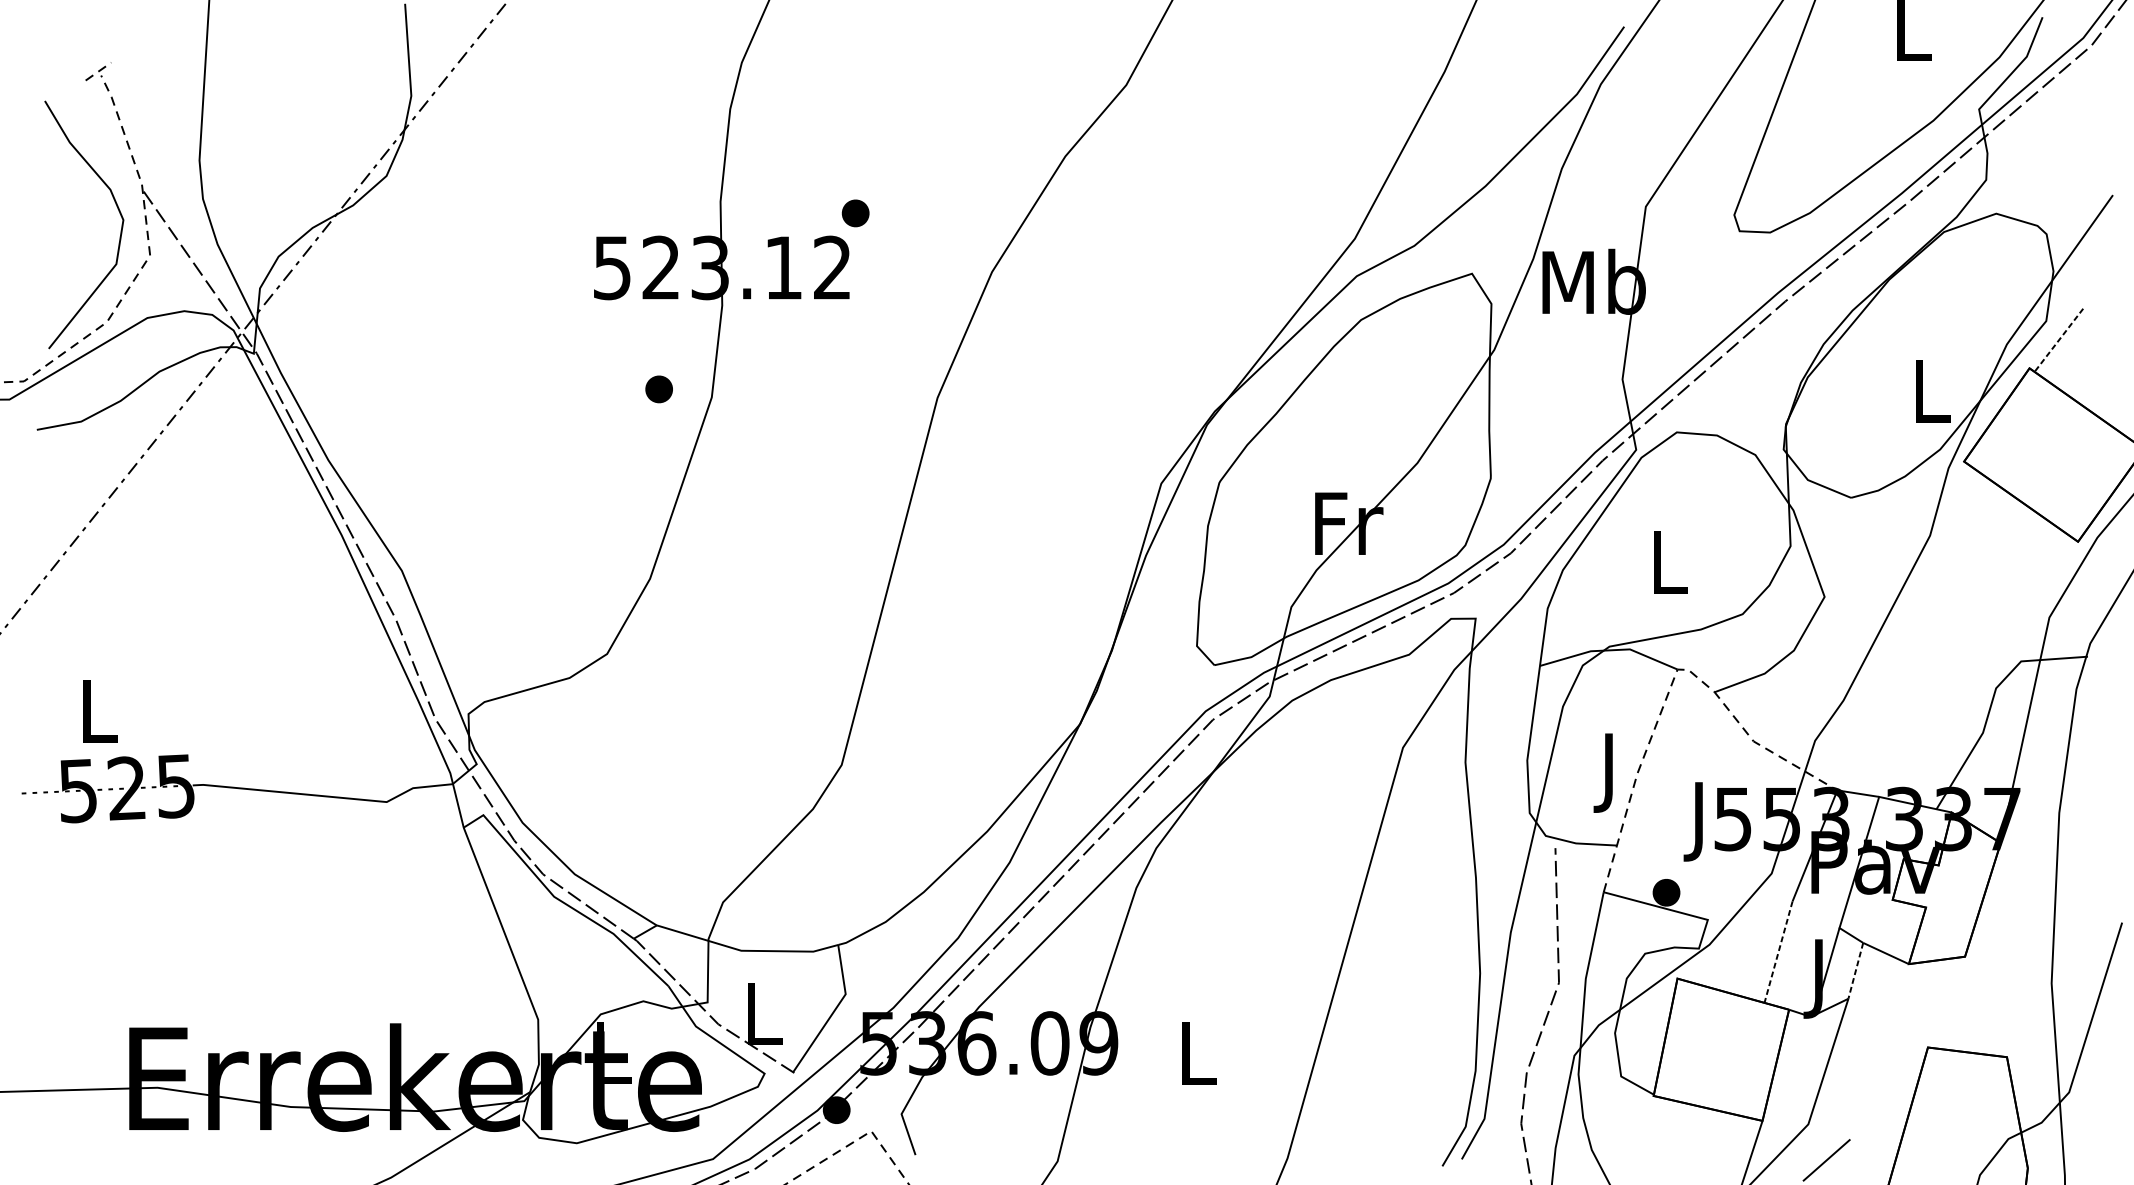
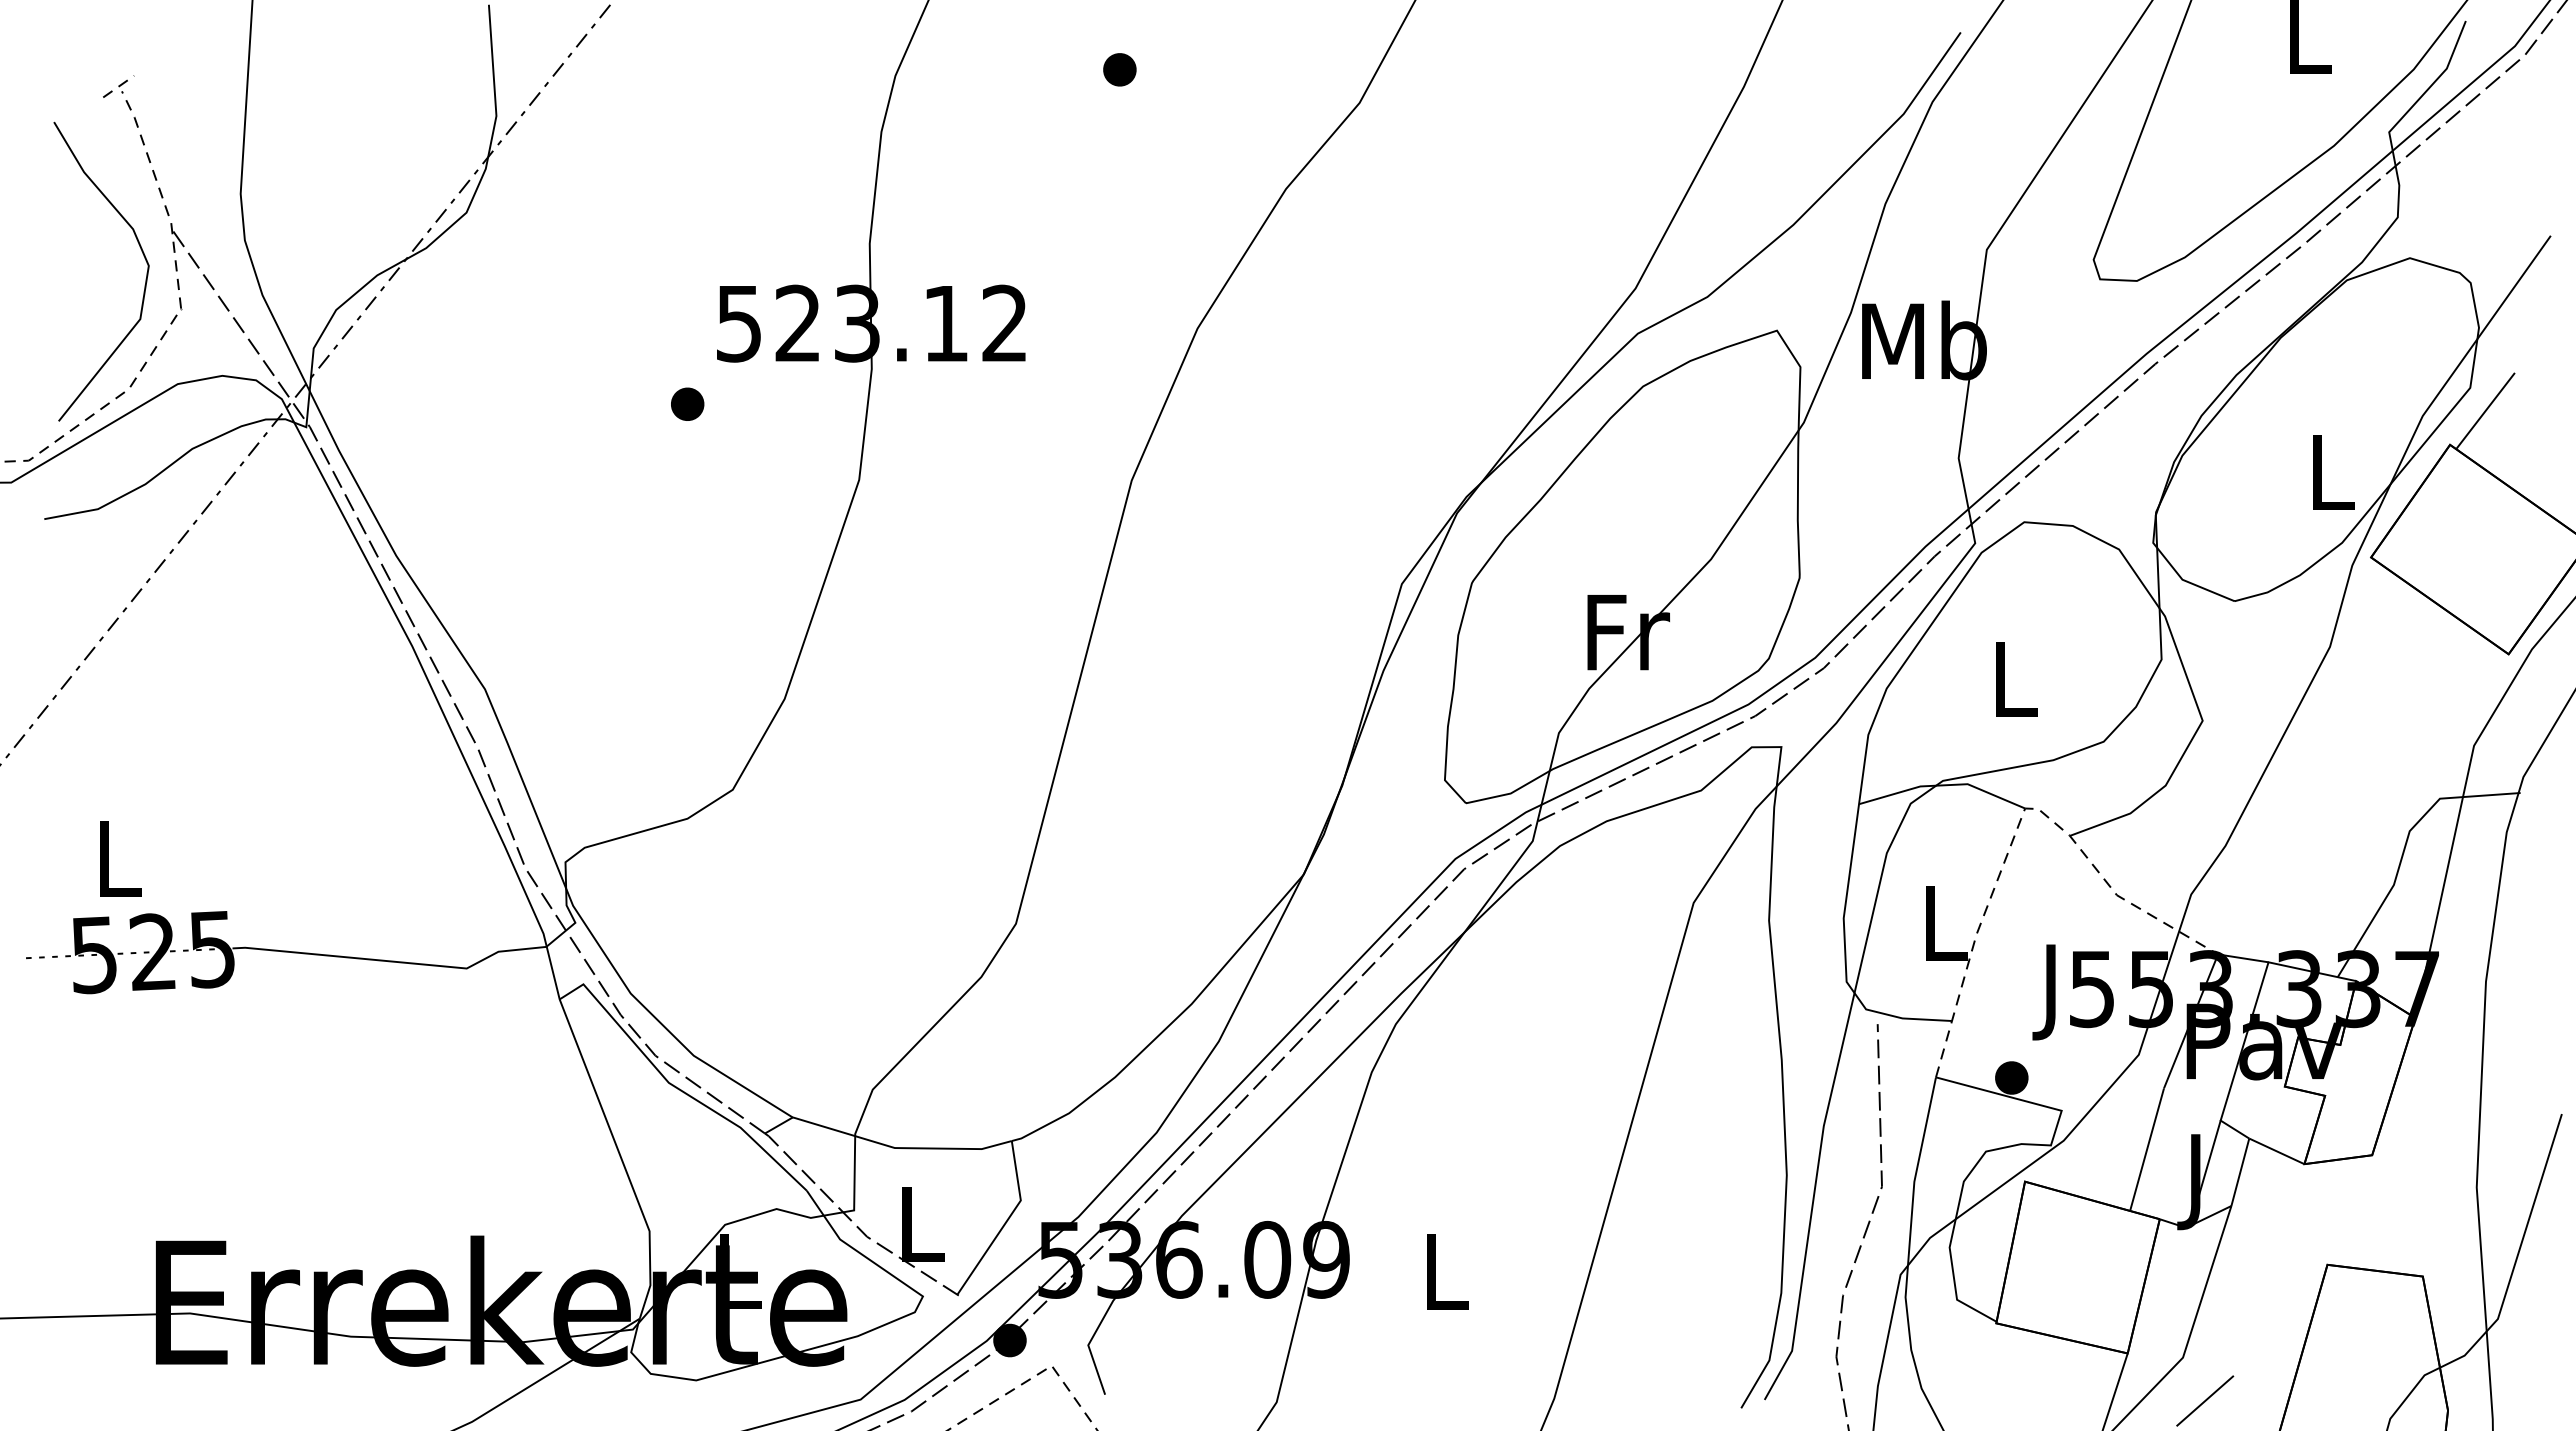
part: (855, 213) -> (1119, 69), moved
line: (2058, 340) -> (2485, 411), dashed -> solid
part: (659, 388) -> (687, 403), moved
text: (1611, 773) -> (1945, 933), J -> L
line: (1778, 951) -> (2147, 1149), dashed -> solid
line: (1855, 971) -> (2240, 1172), dashed -> solid

